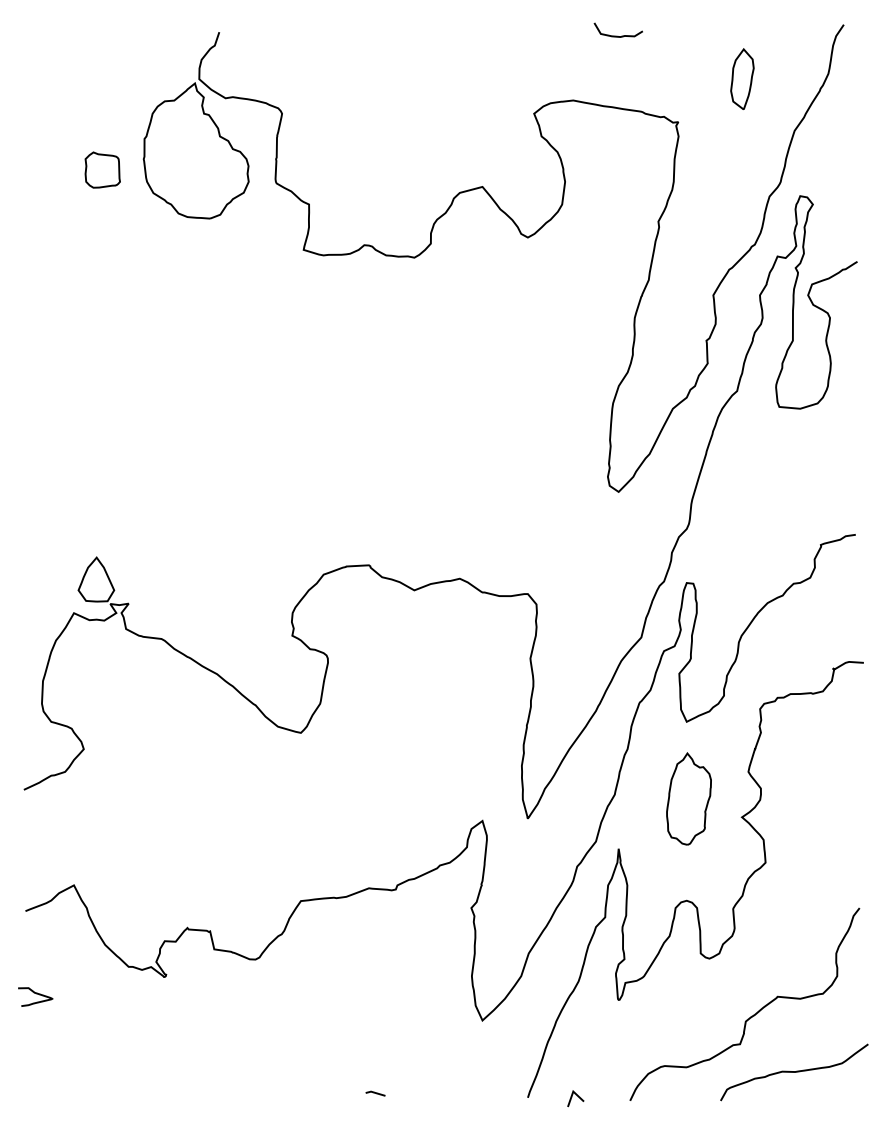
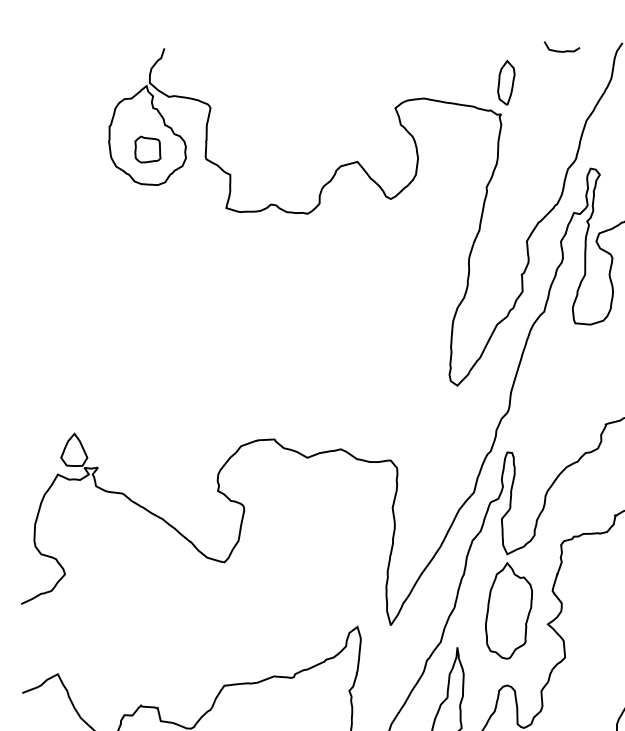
curve: (617, 35) -> (561, 50), moved
part: (742, 78) -> (506, 82), moved
part: (102, 169) -> (147, 149), moved
part: (688, 798) -> (508, 610), size x1.43

